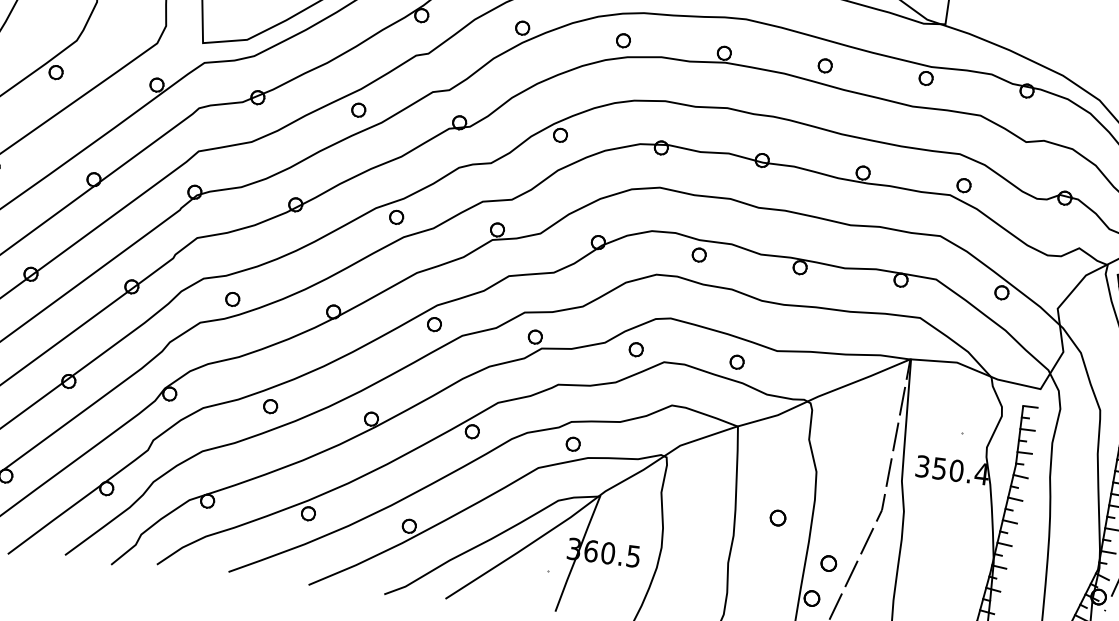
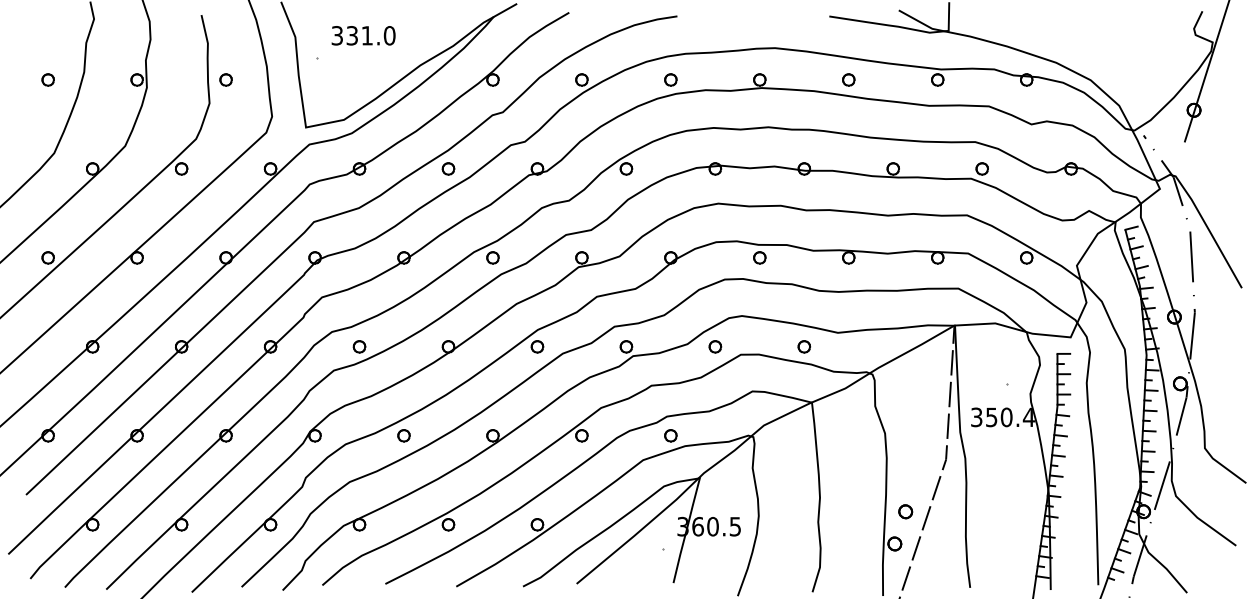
part: (777, 517) -> (856, 477), removed

